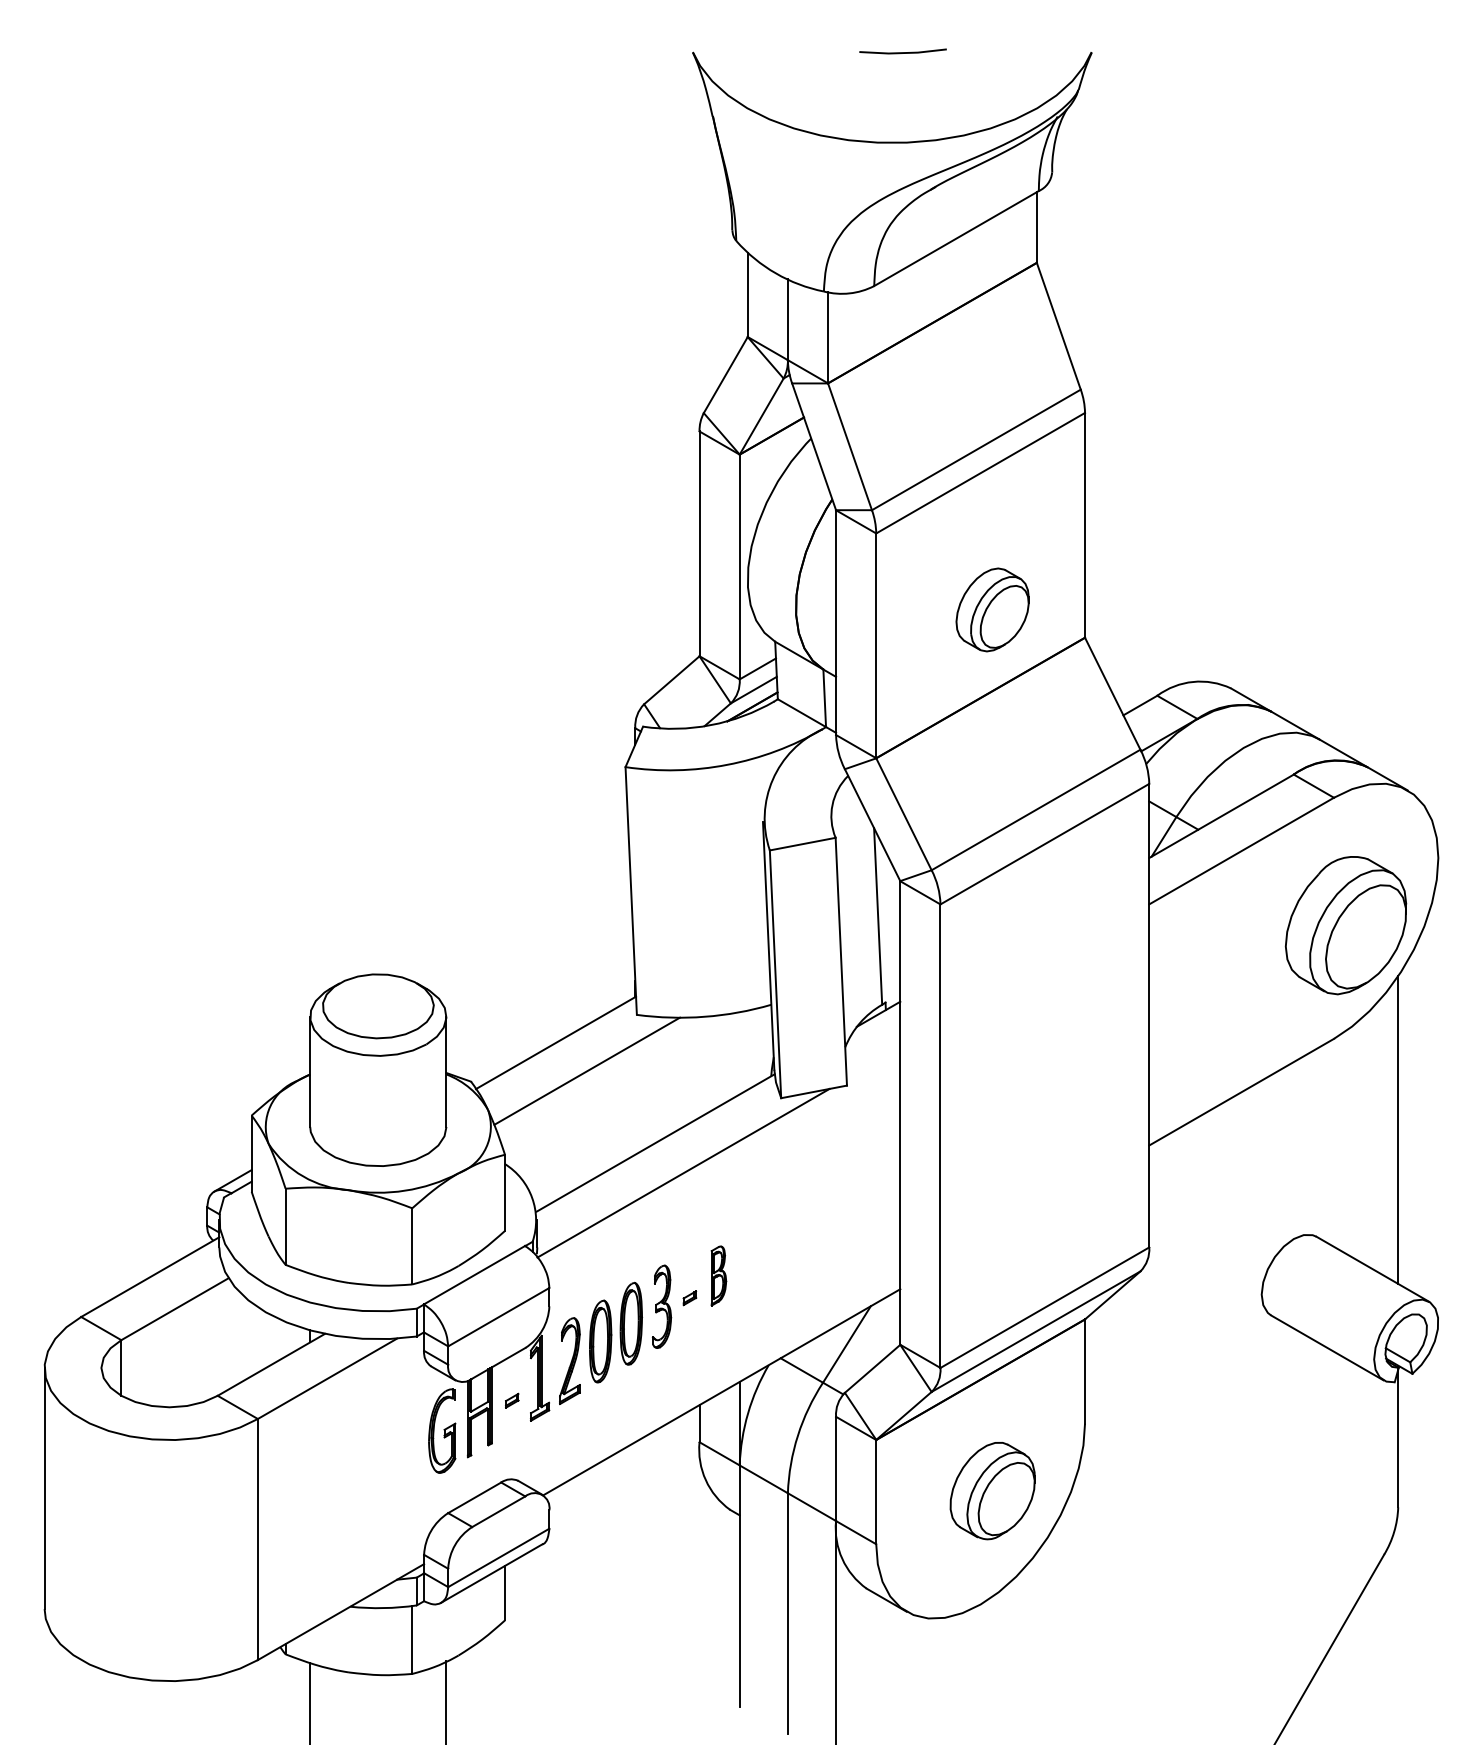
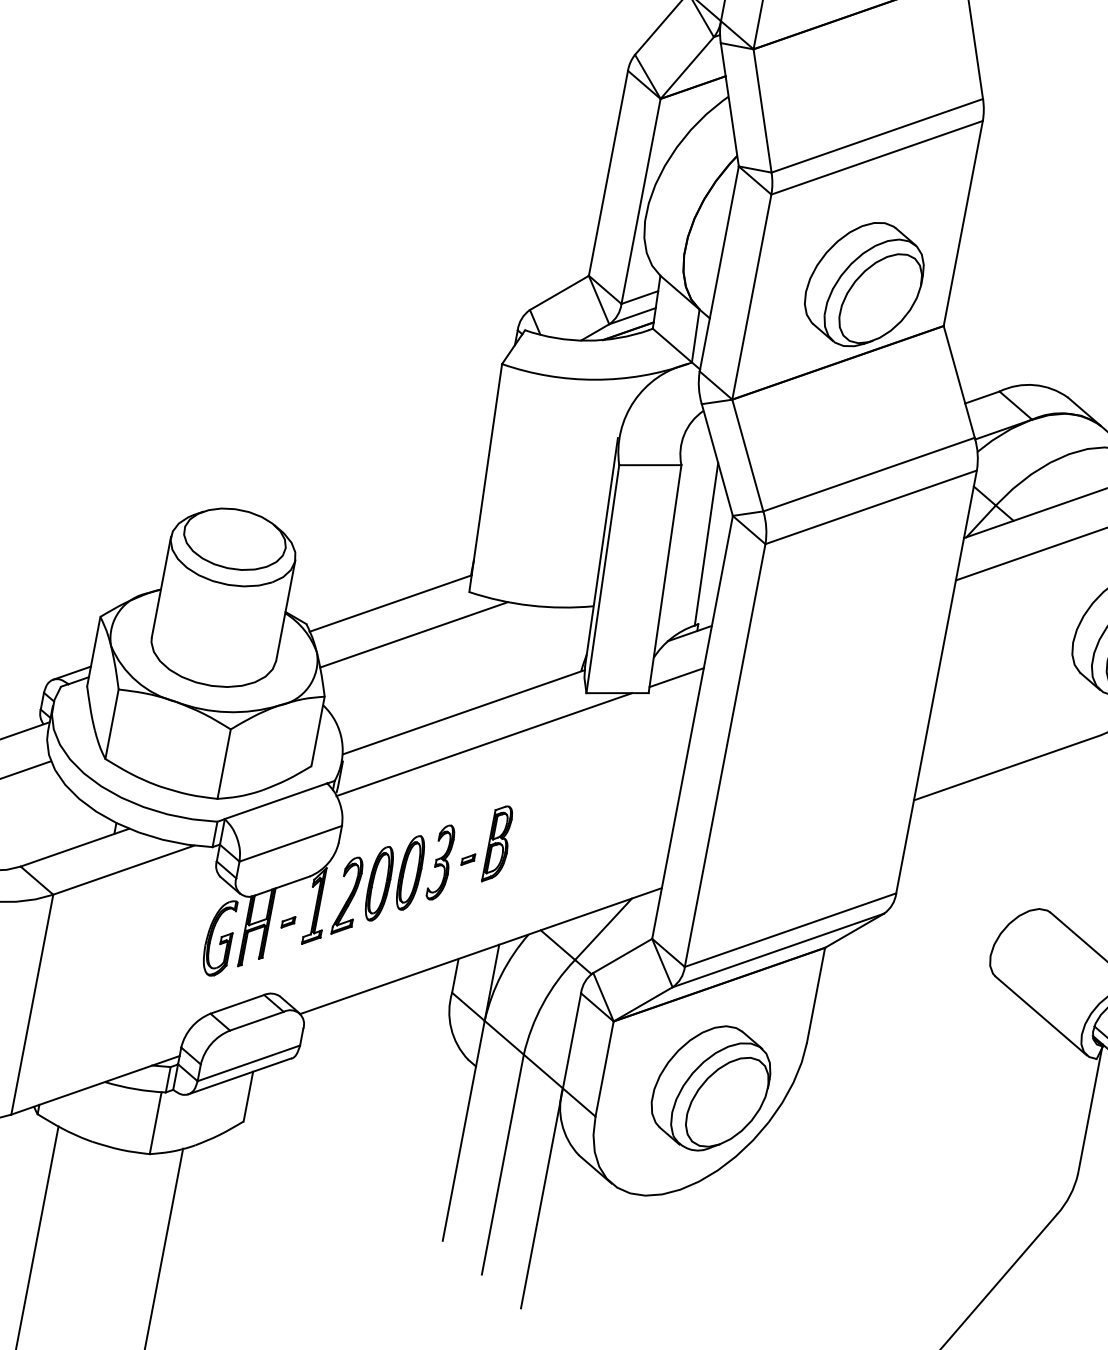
part: (992, 609) -> (864, 284), size x1.67
line: (873, 1063) -> (676, 677), added
part: (718, 1275) -> (498, 843), size x1.43
part: (992, 1490) -> (710, 1087), size x1.43

